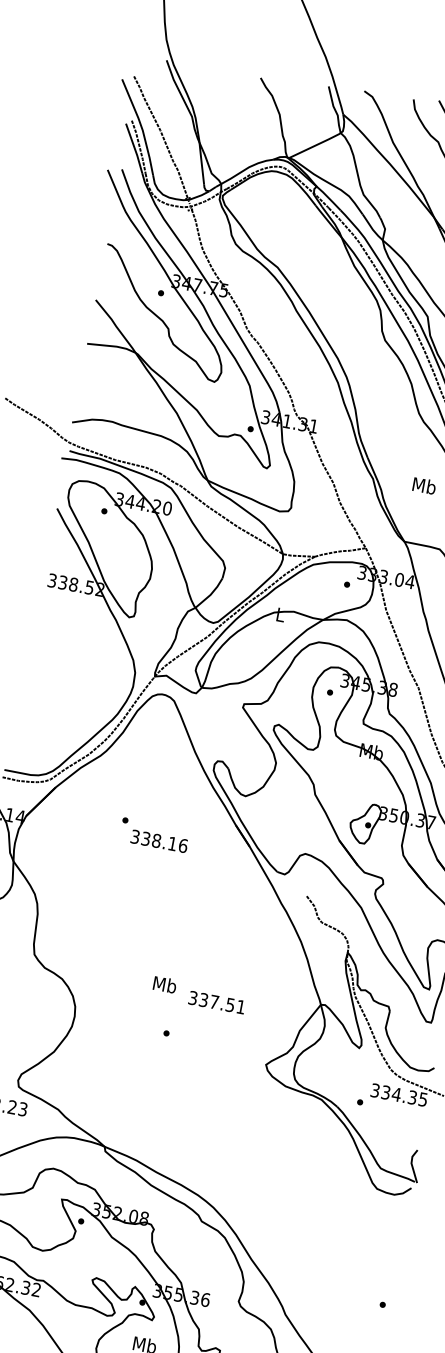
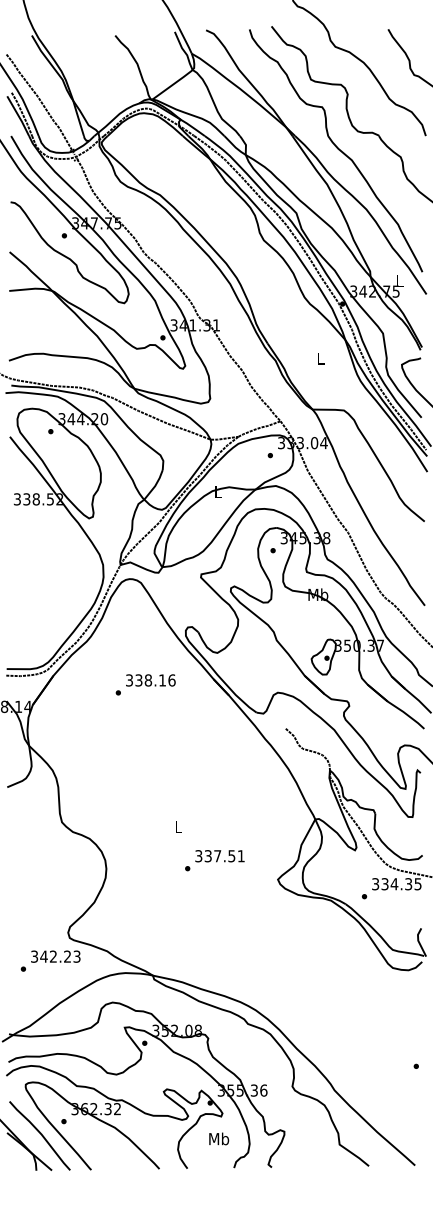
text: (424, 485) -> (320, 358), Mb -> L
text: (159, 841) -> (150, 680), moved
text: (164, 985) -> (178, 827), Mb -> L
text: (216, 1002) -> (219, 856), moved

